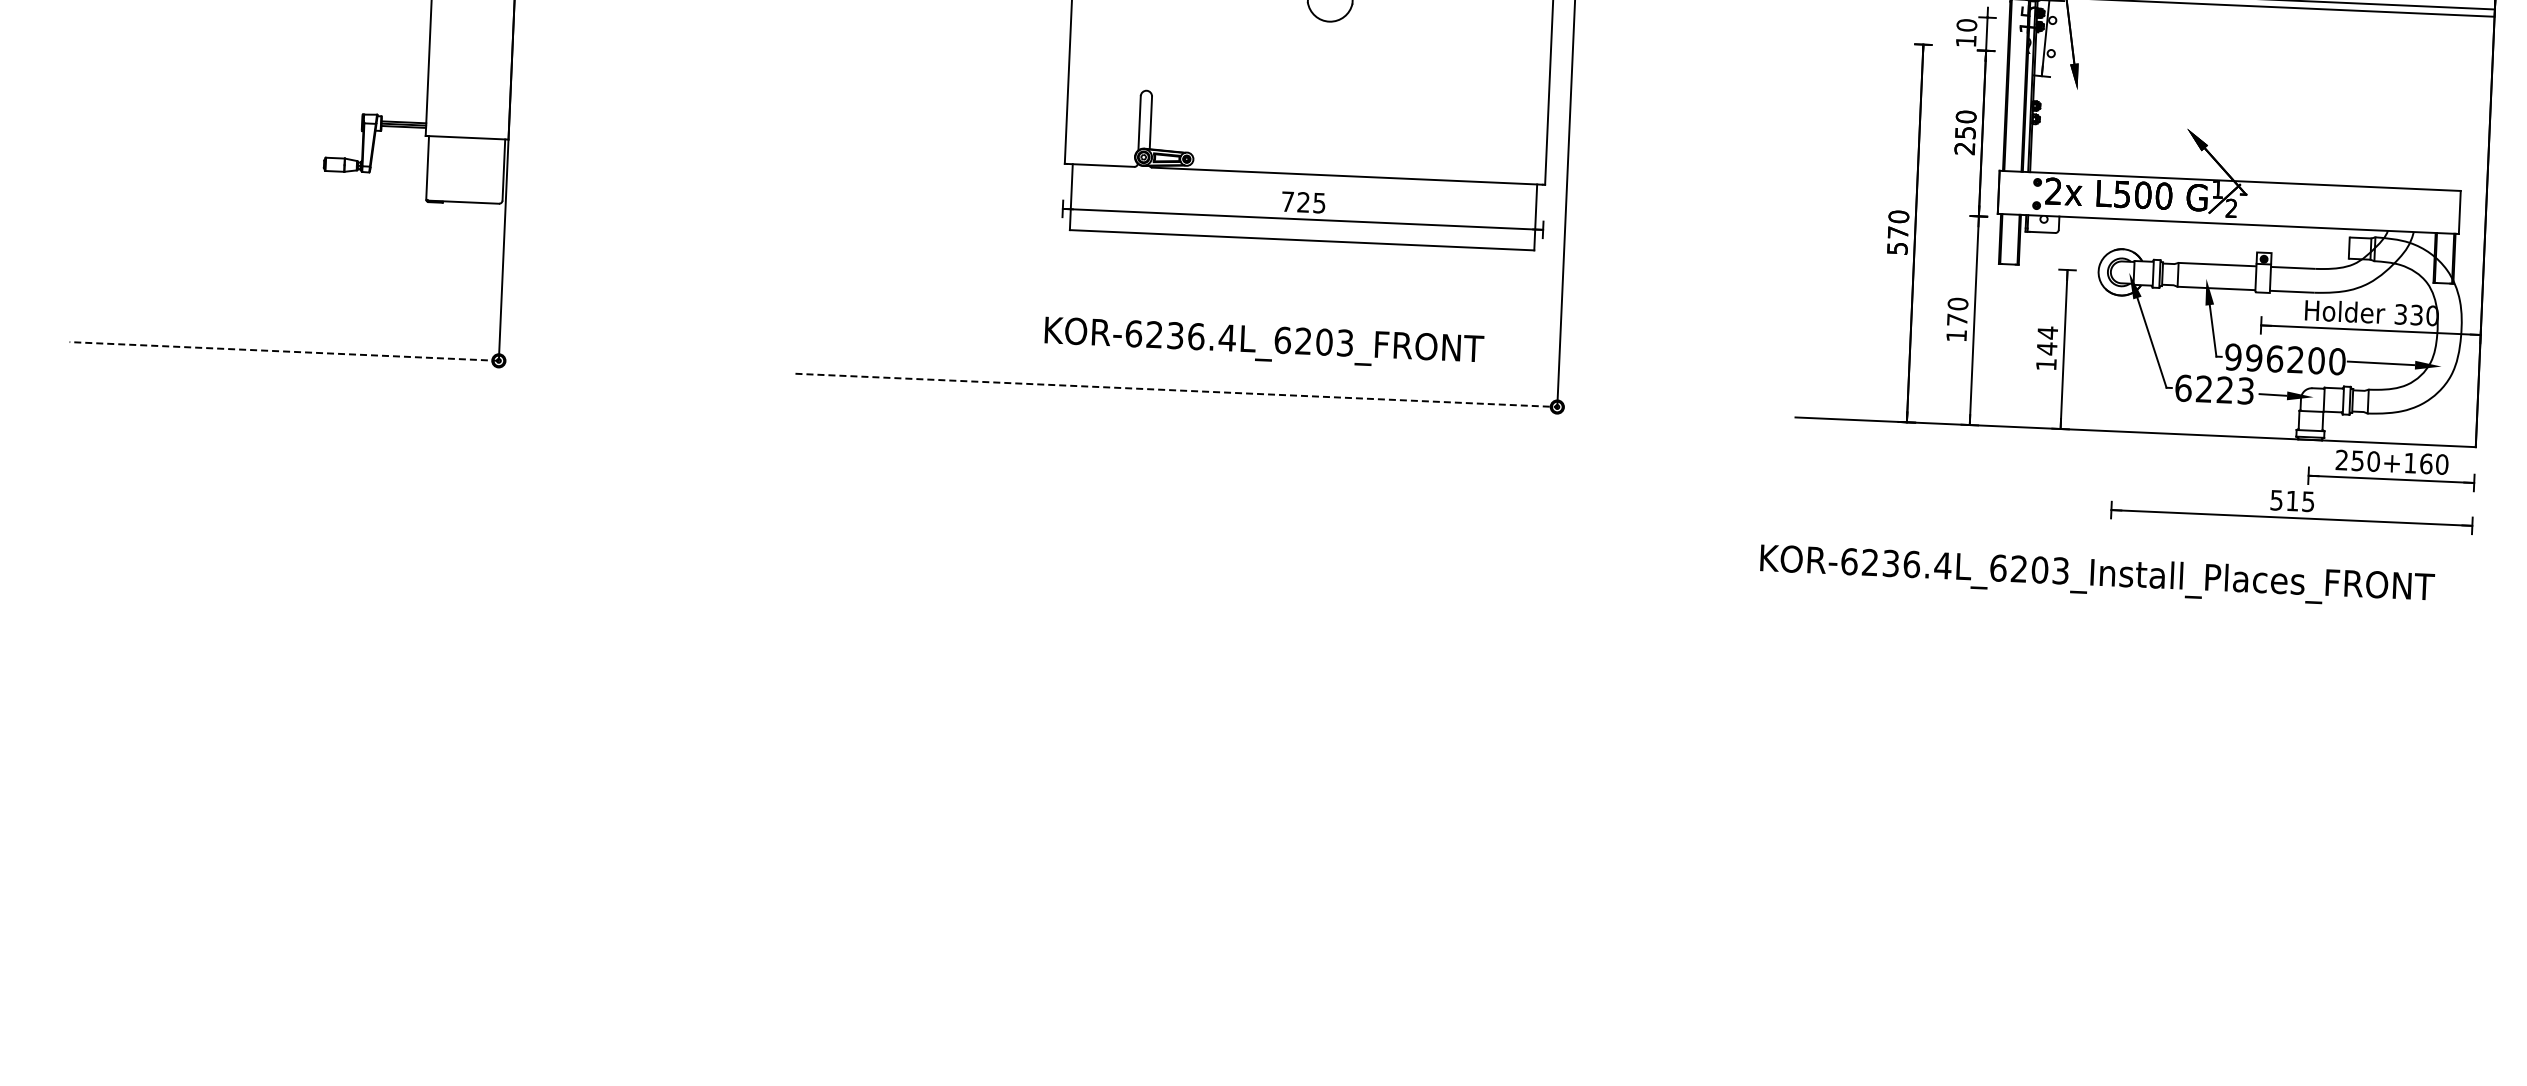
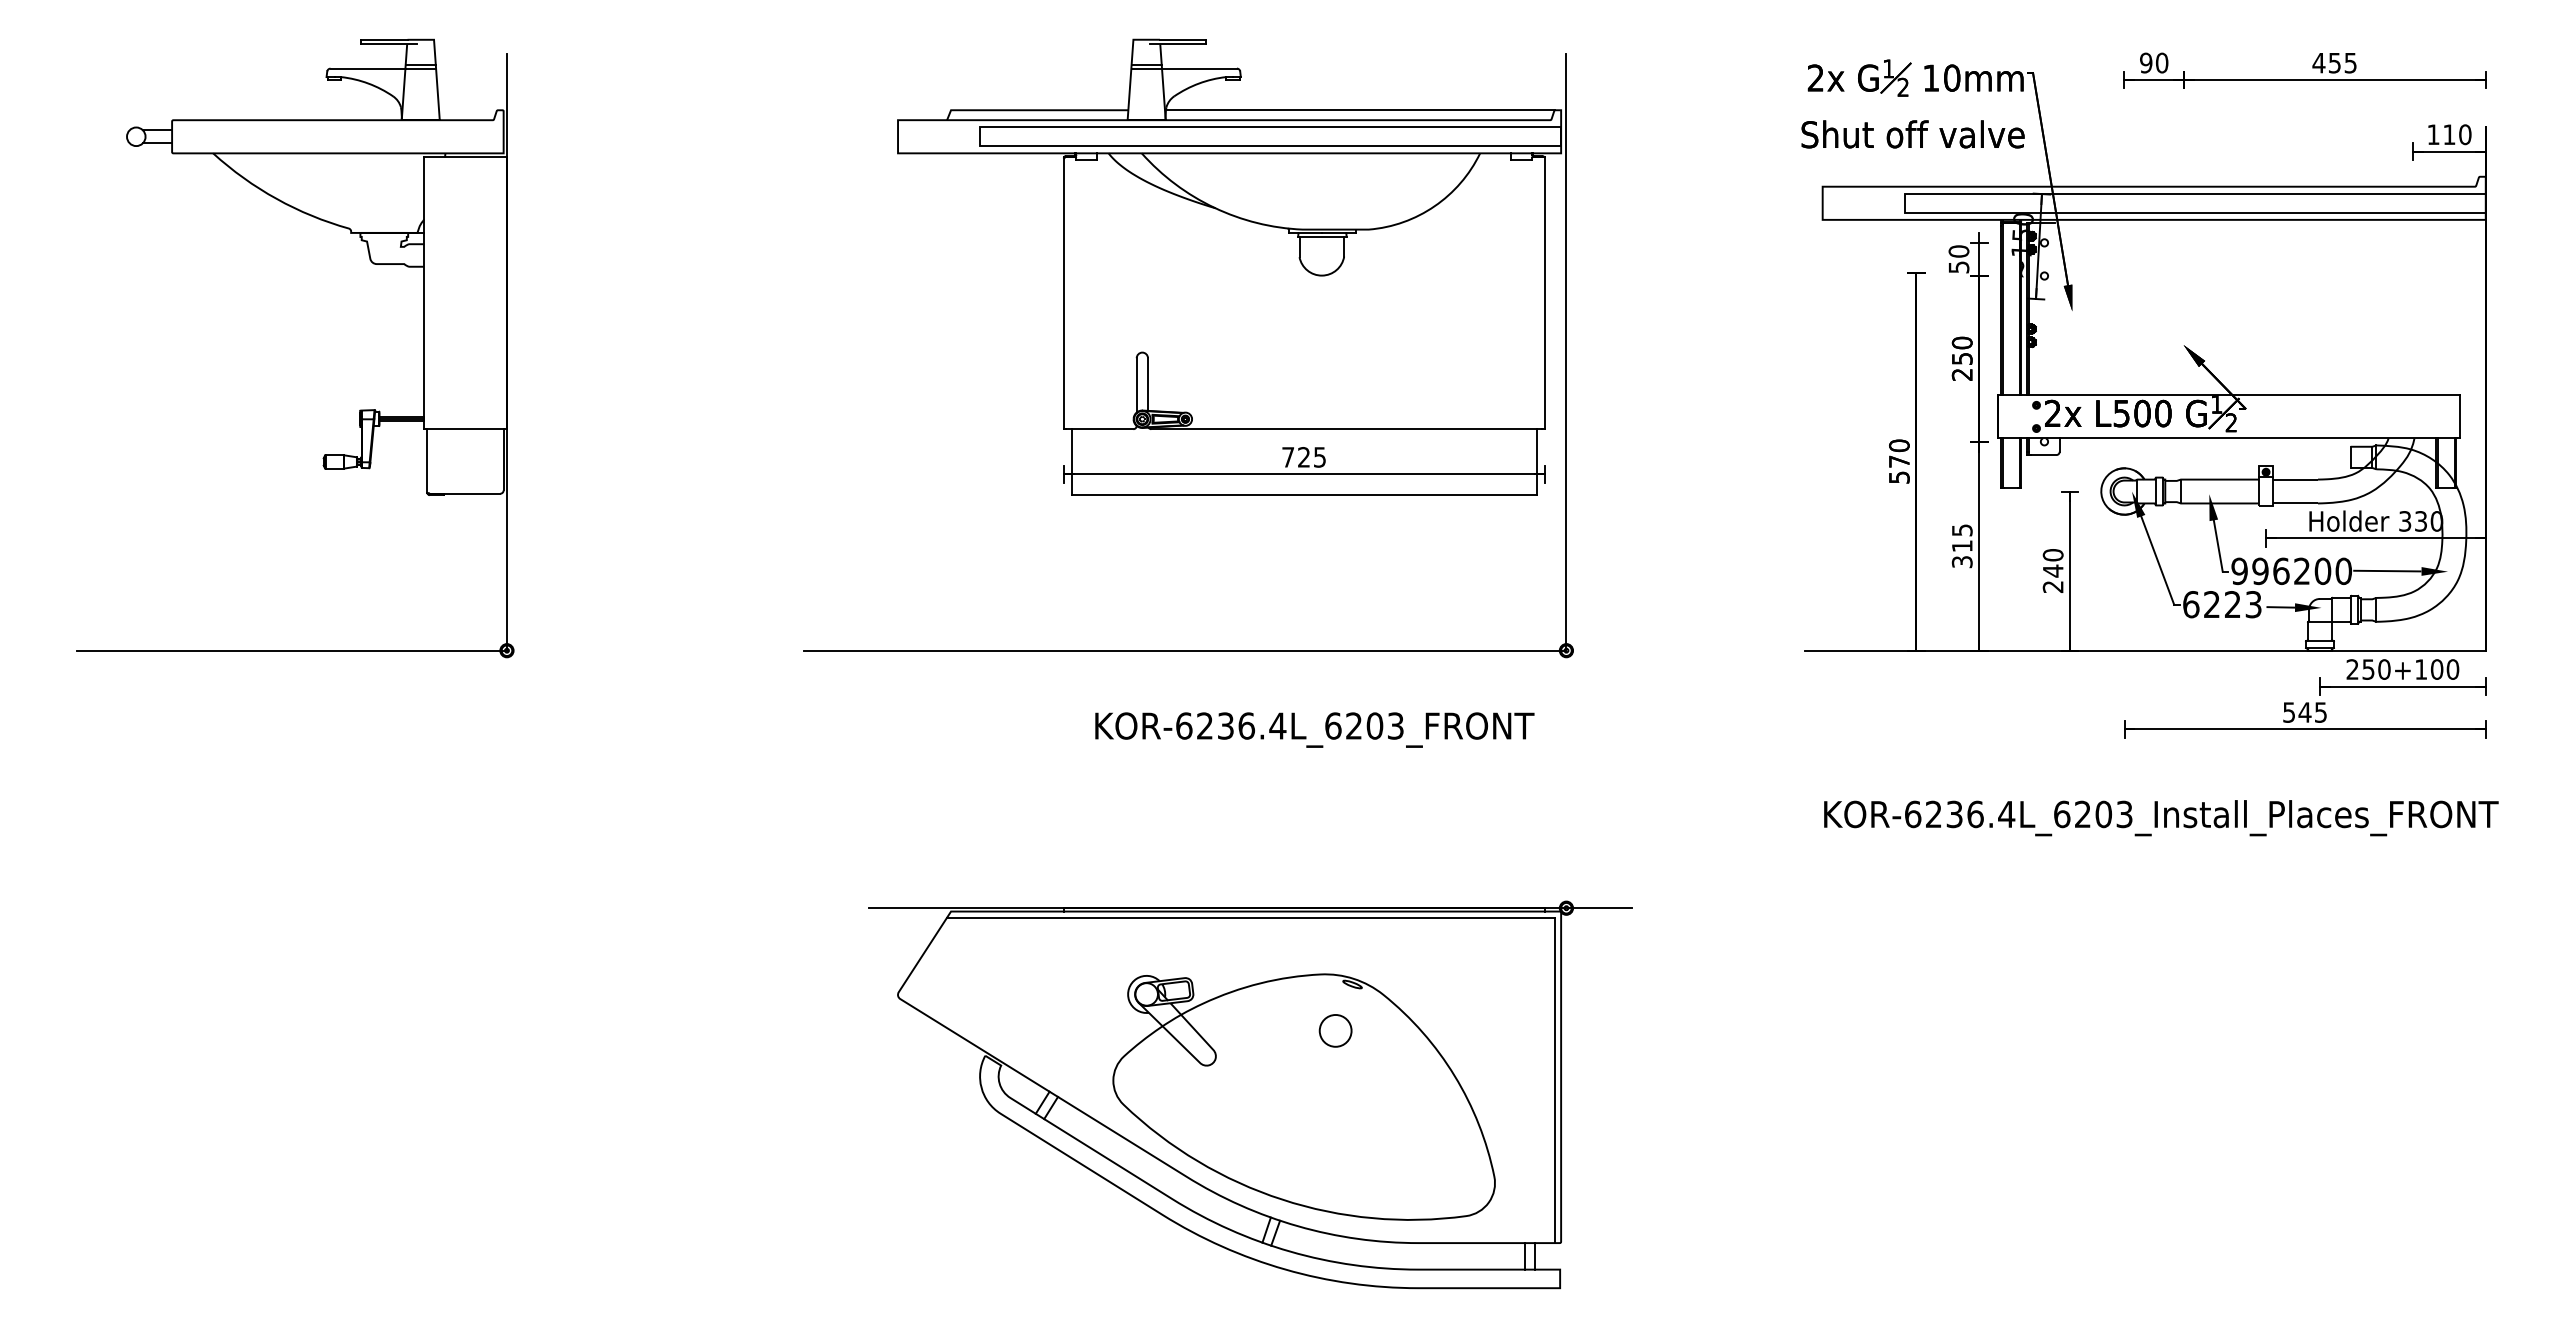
text: (1965, 41) -> (1958, 267), 10 -> 50
text: (1956, 320) -> (1961, 546), 170 -> 315
text: (1263, 343) -> (1314, 729), moved
text: (2046, 348) -> (2052, 570), 144 -> 240
line: (284, 351) -> (292, 650), dashed -> solid
line: (1176, 390) -> (1185, 650), dashed -> solid
text: (2425, 463) -> (2436, 669), 250+160 -> 250+100
text: (2291, 501) -> (2304, 712), 515 -> 545
text: (2097, 576) -> (2161, 818), moved
part: (1222, 836) -> (1250, 1094), added

